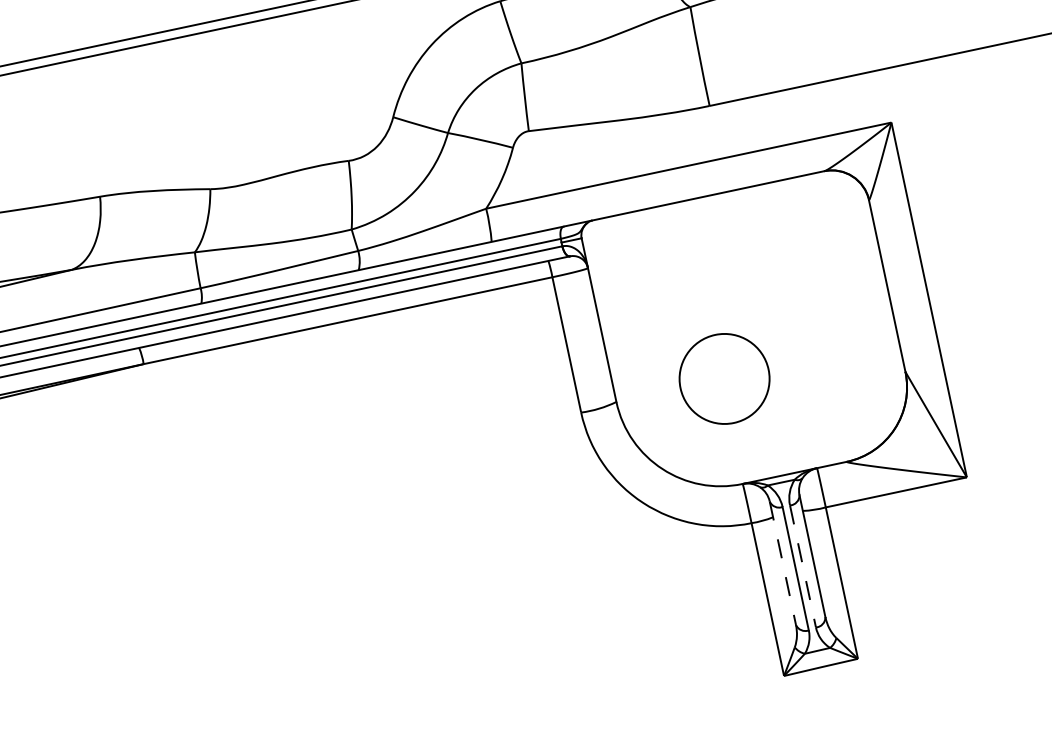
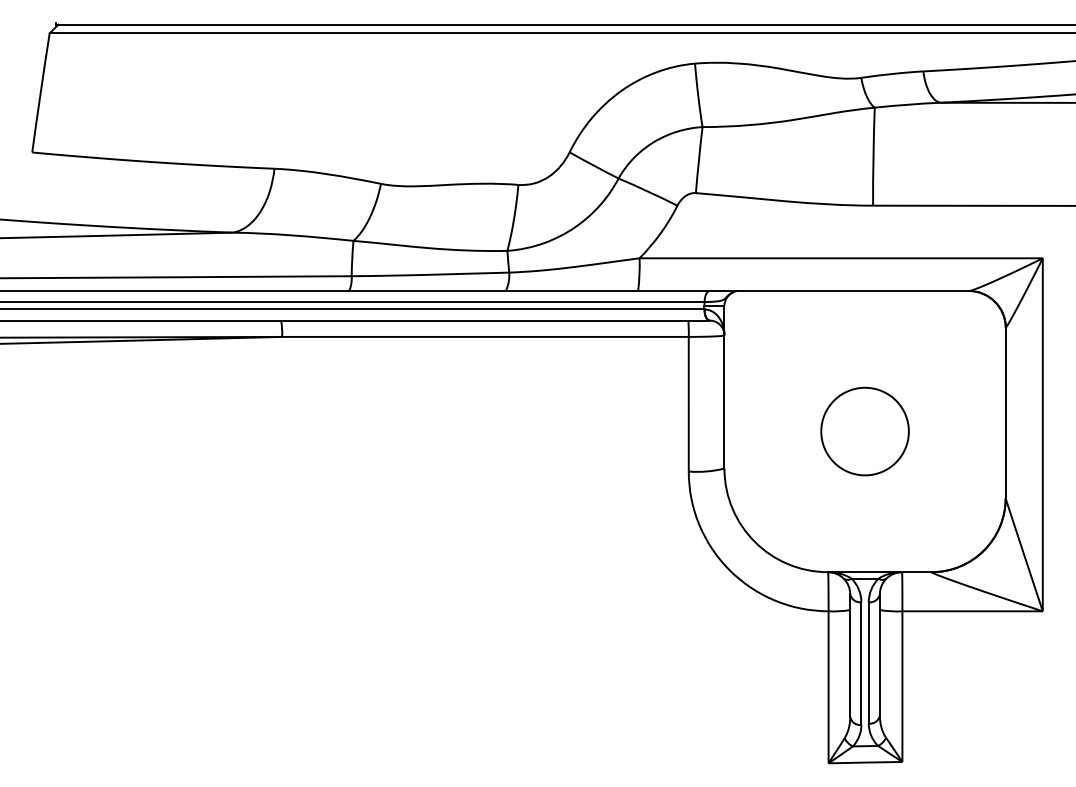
circle: (723, 379) -> (864, 431), moved
line: (783, 563) -> (850, 656), dashed -> solid
line: (802, 566) -> (868, 662), dashed -> solid

